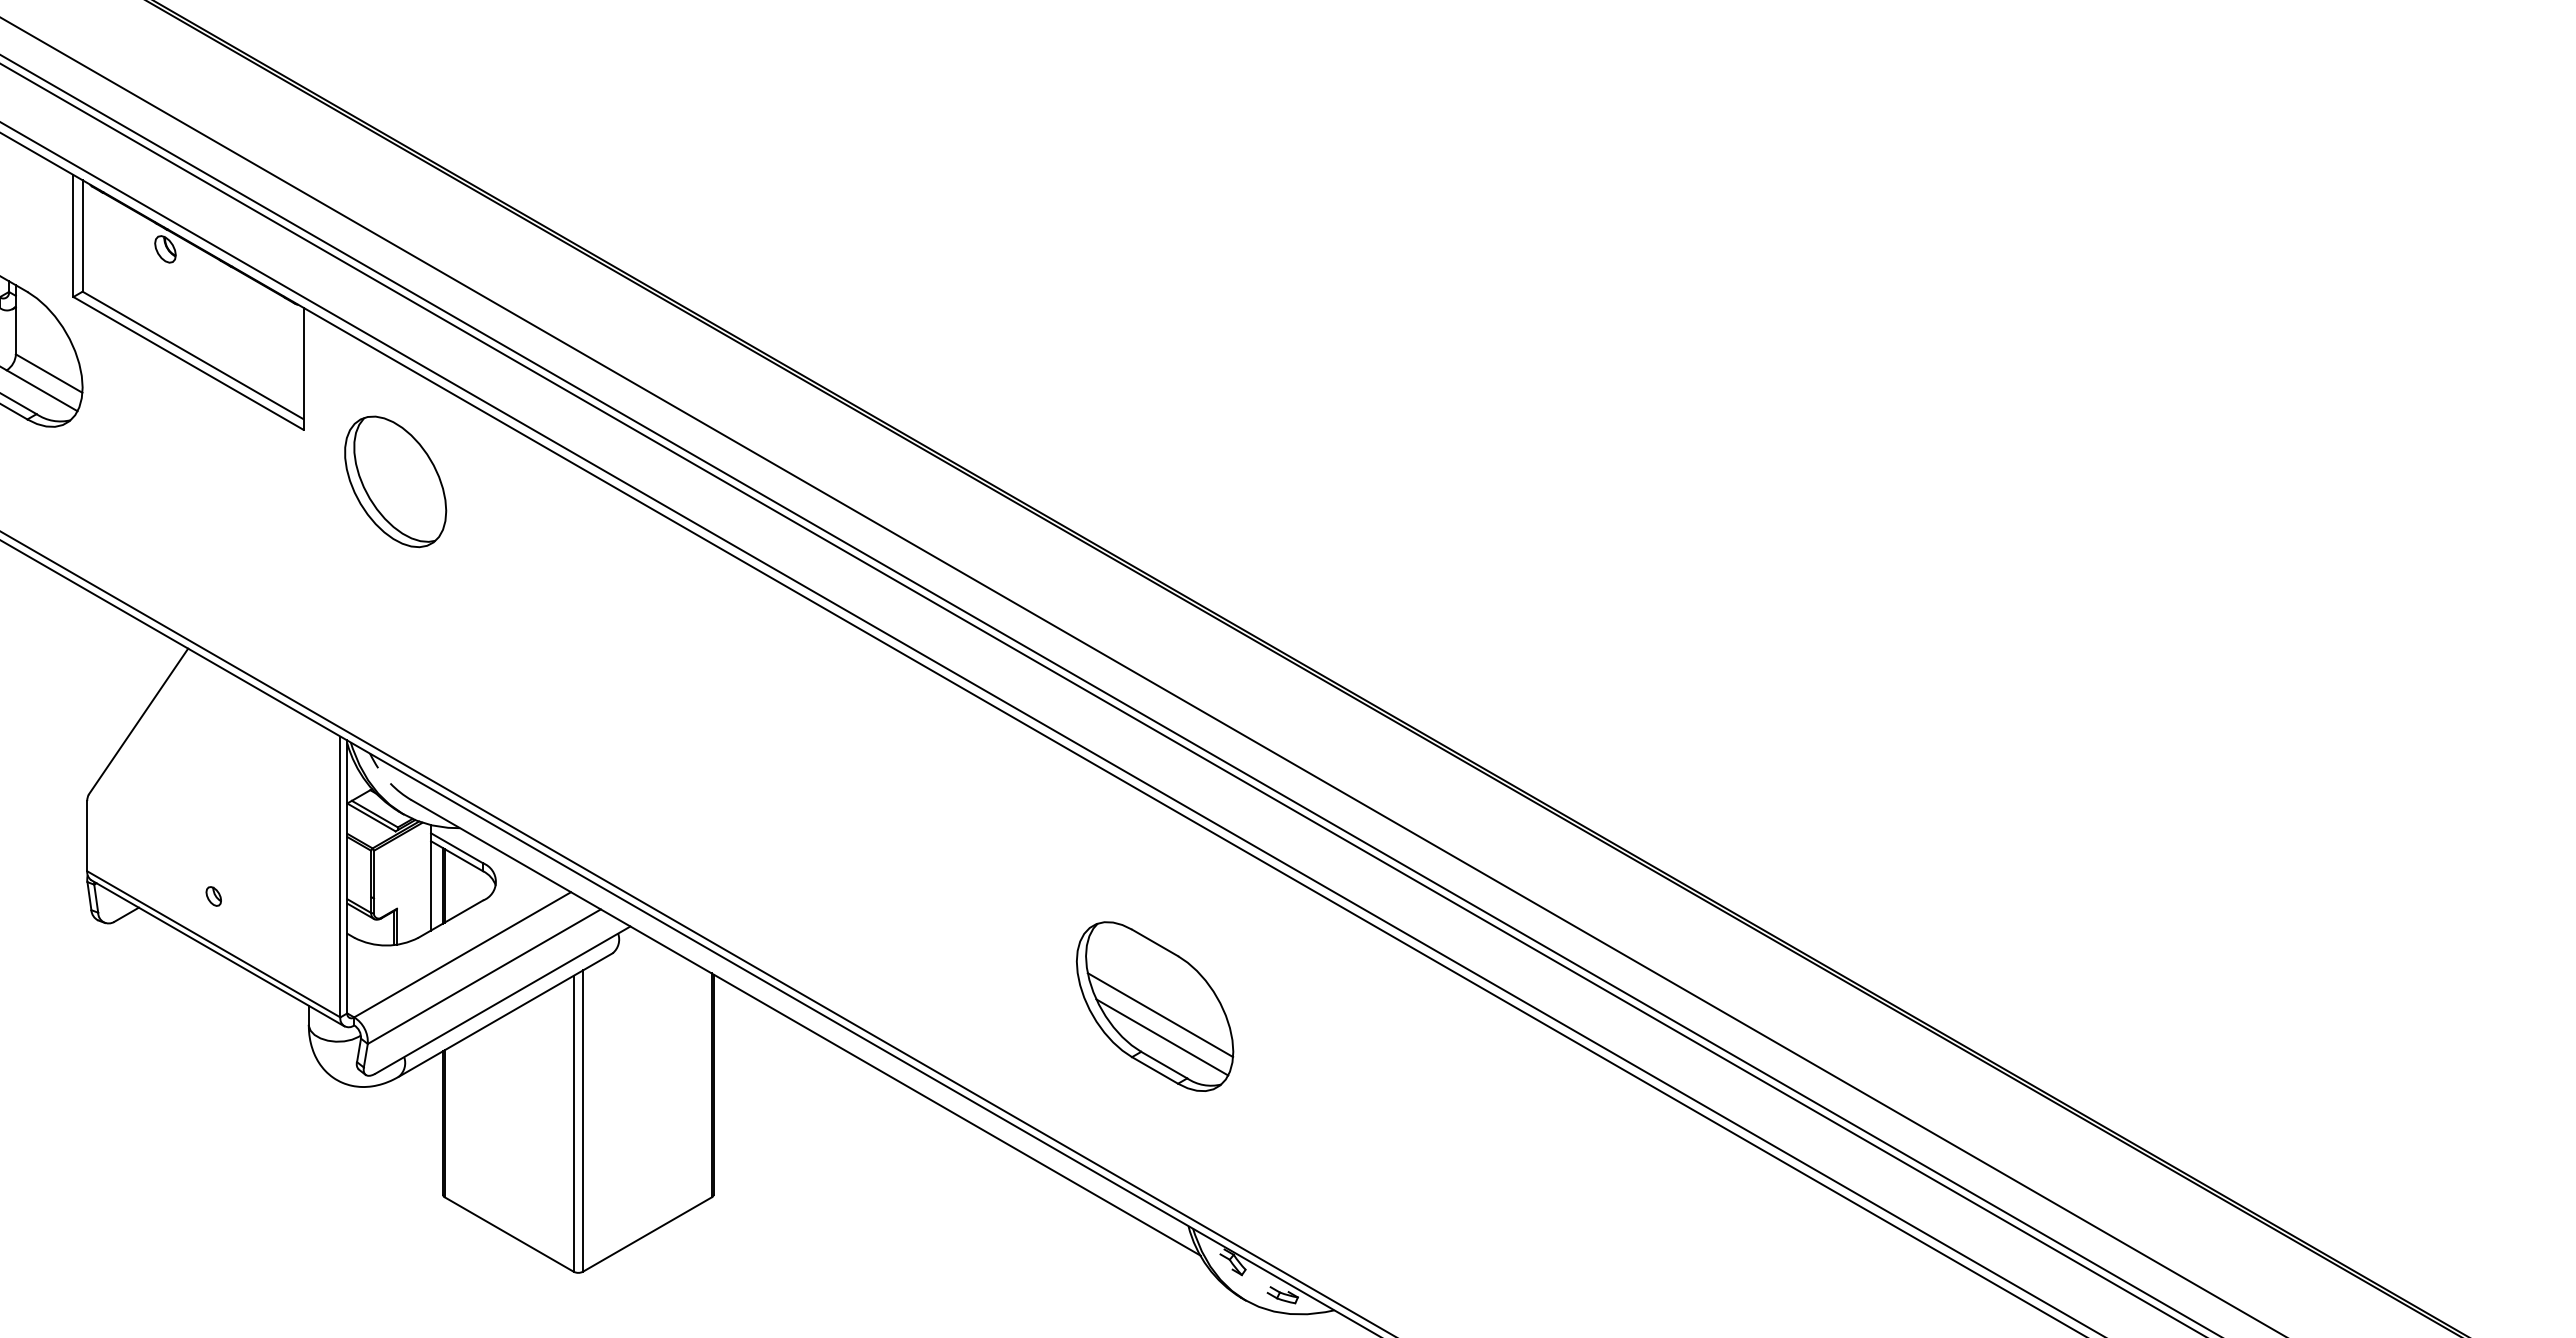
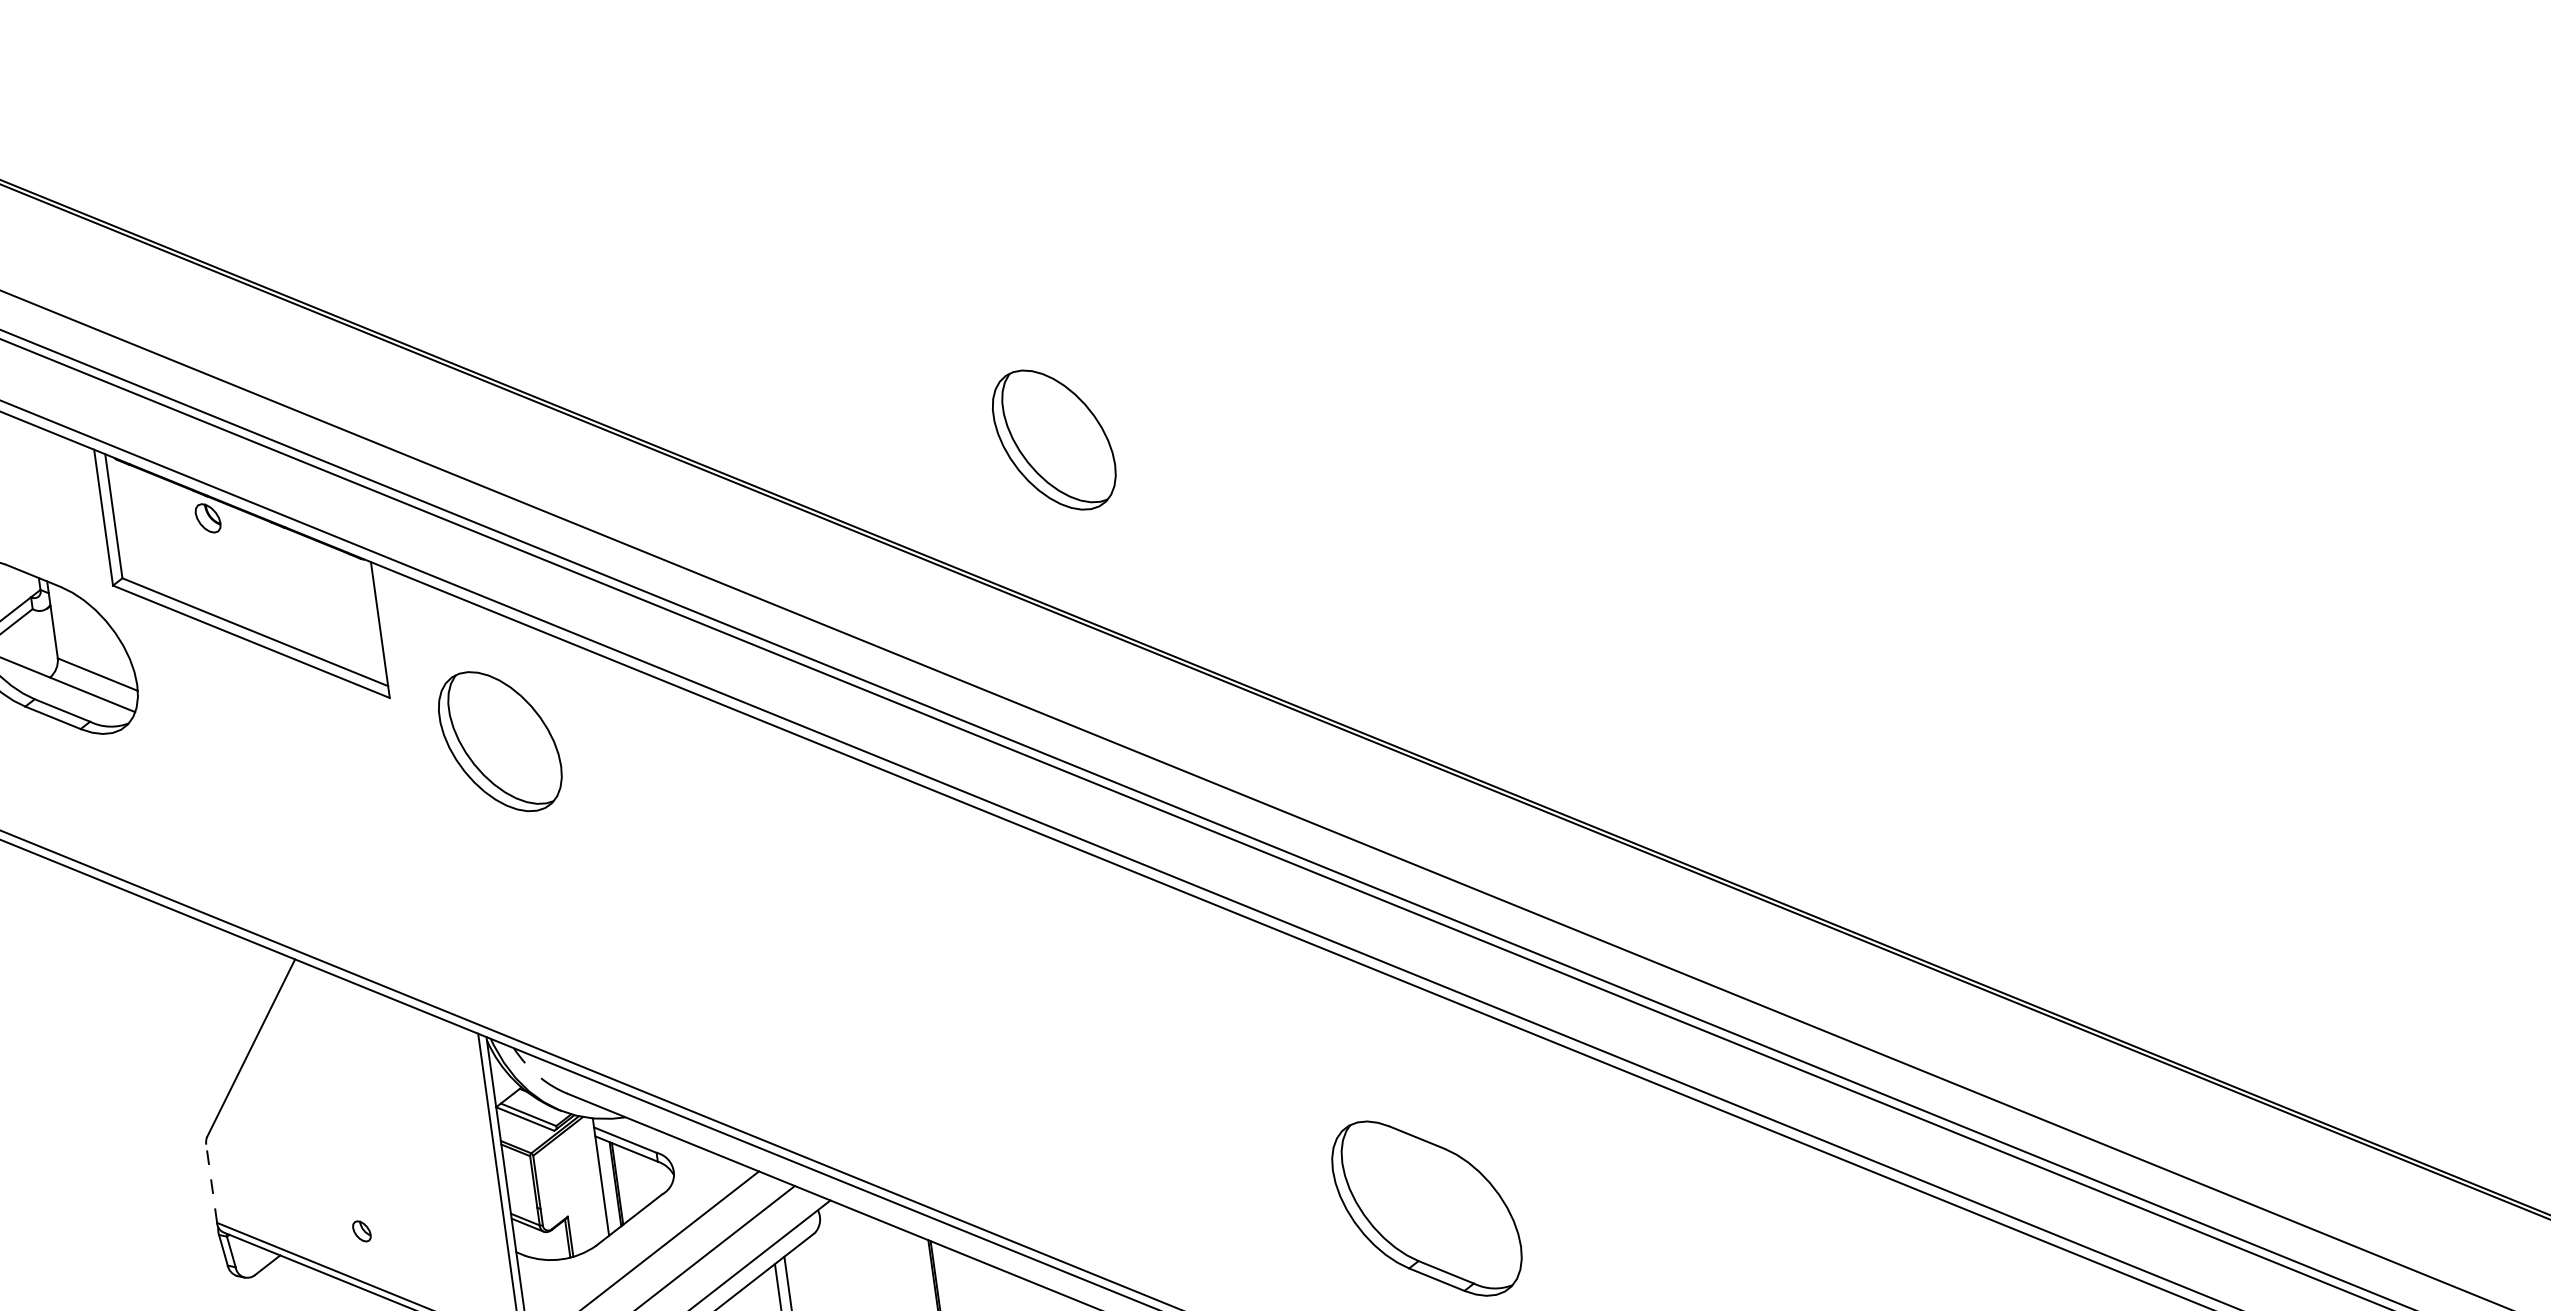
part: (920, 283) -> (1054, 439), added
line: (87, 835) -> (211, 1183), solid -> dashed
line: (1160, 1015) -> (1434, 1217), removed
line: (1162, 1037) -> (1440, 1241), removed

